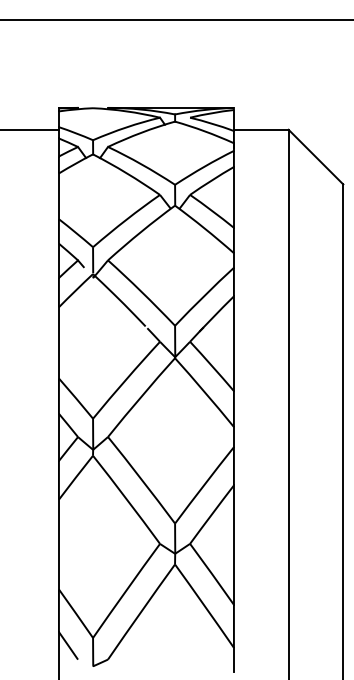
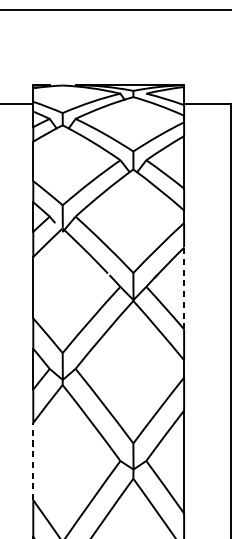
line: (233, 343) -> (183, 288), solid -> dashed
line: (58, 544) -> (32, 461), solid -> dashed

